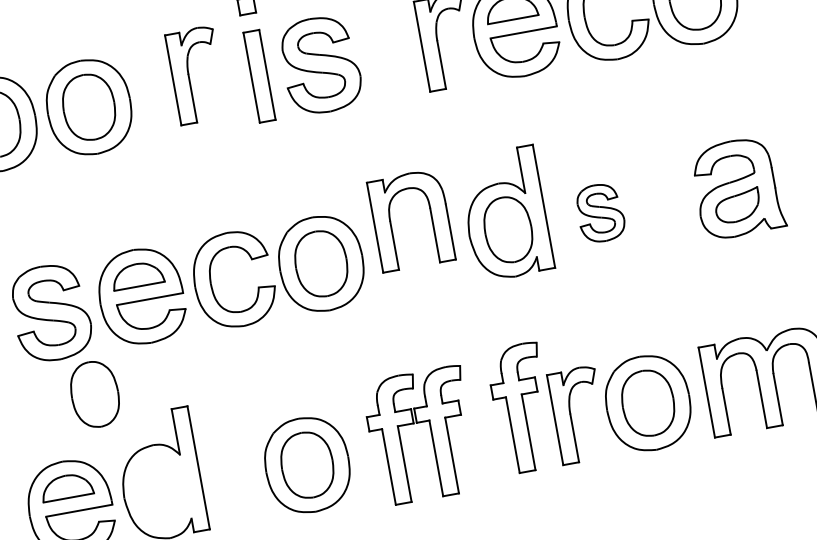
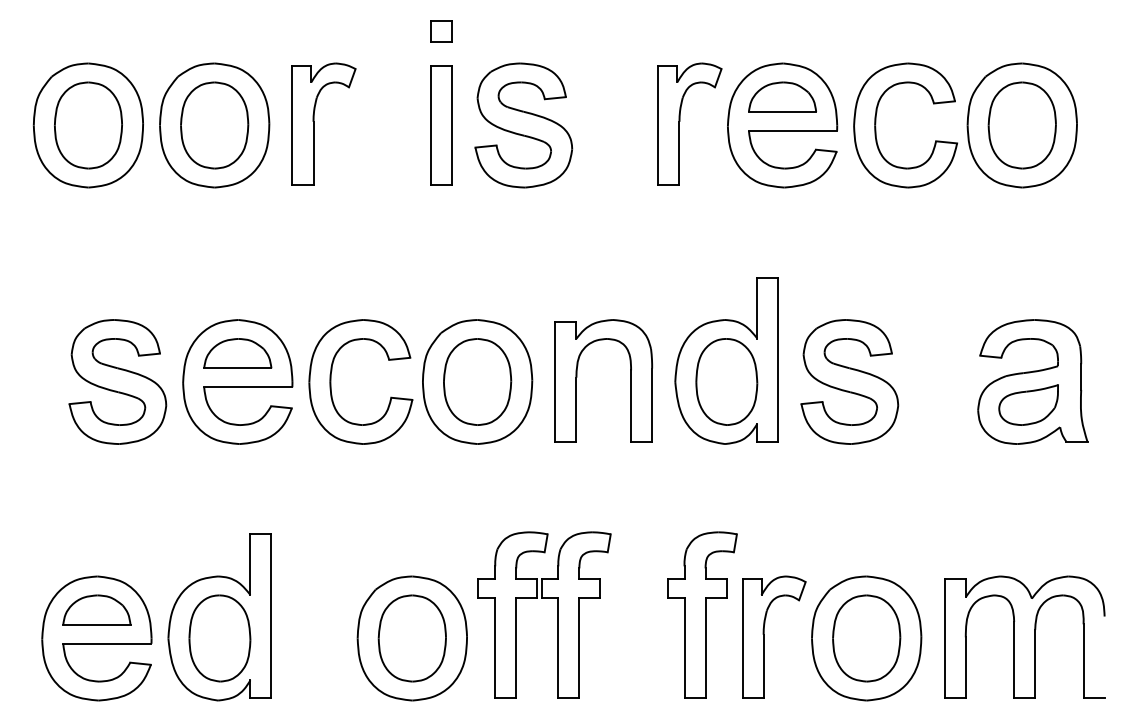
part: (189, 75) -> (314, 123), moved
part: (600, 212) -> (849, 381), size x1.67
part: (391, 221) -> (577, 377), moved
part: (94, 394) -> (219, 638), moved
part: (431, 433) -> (557, 614), moved

